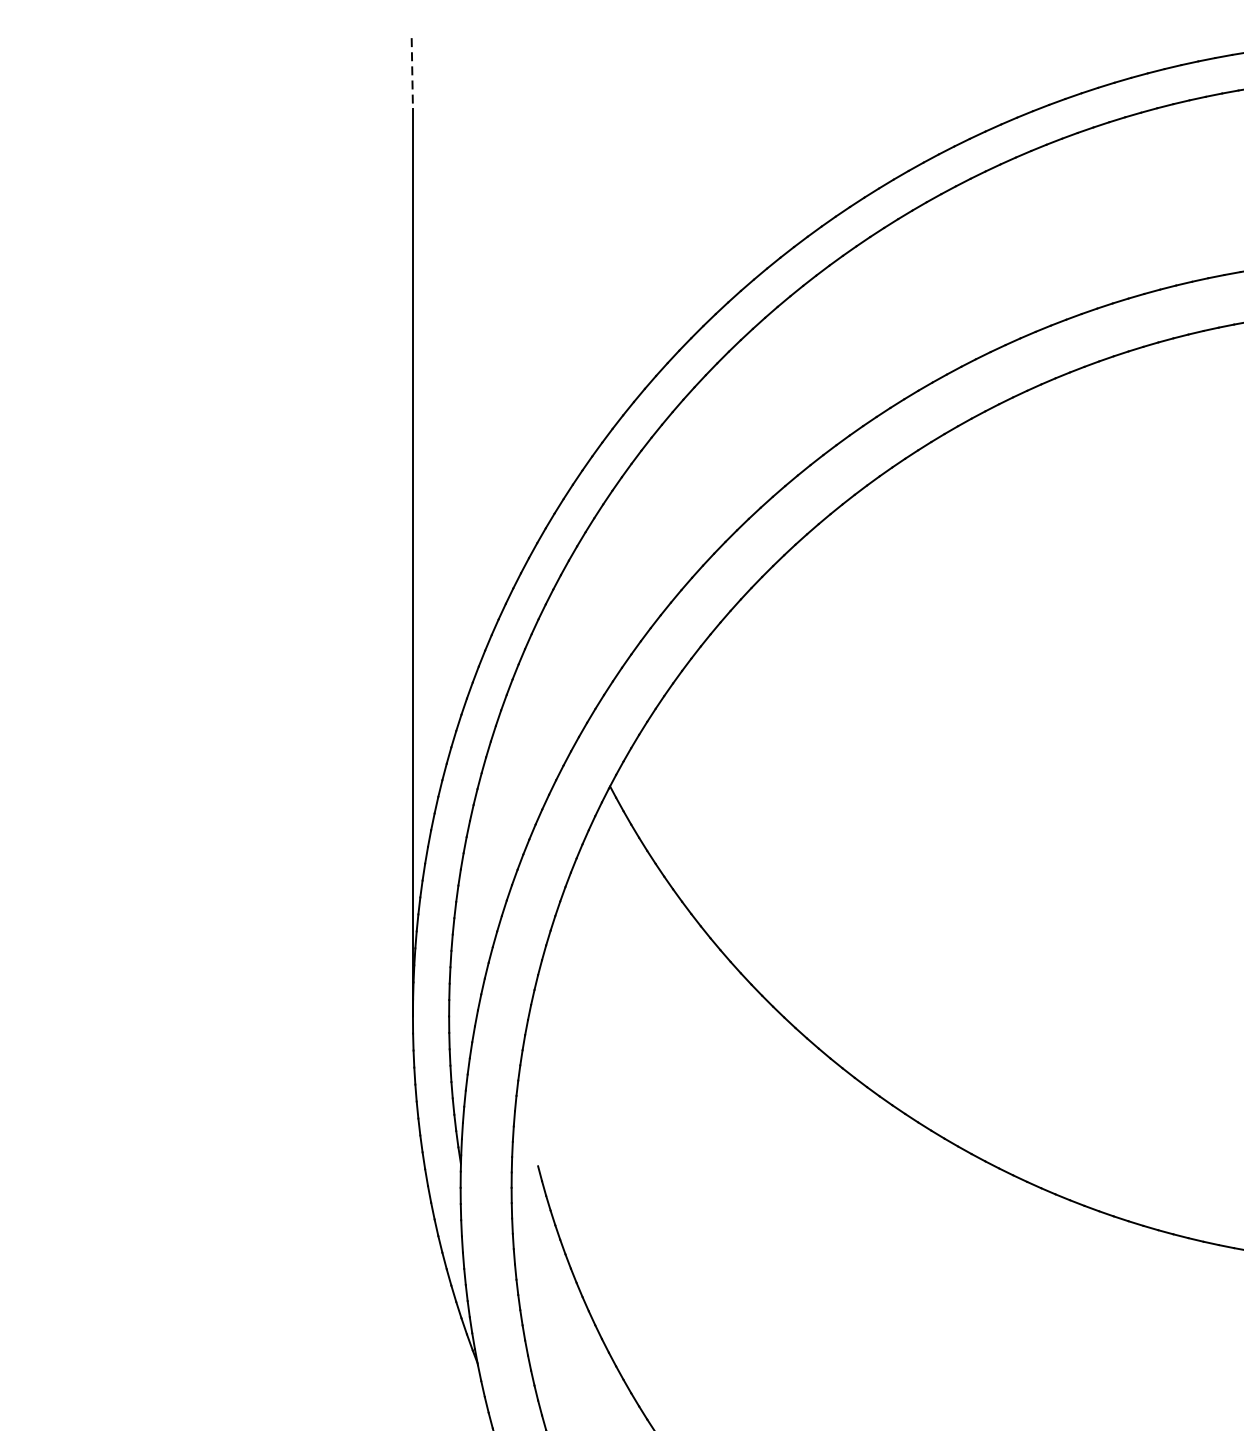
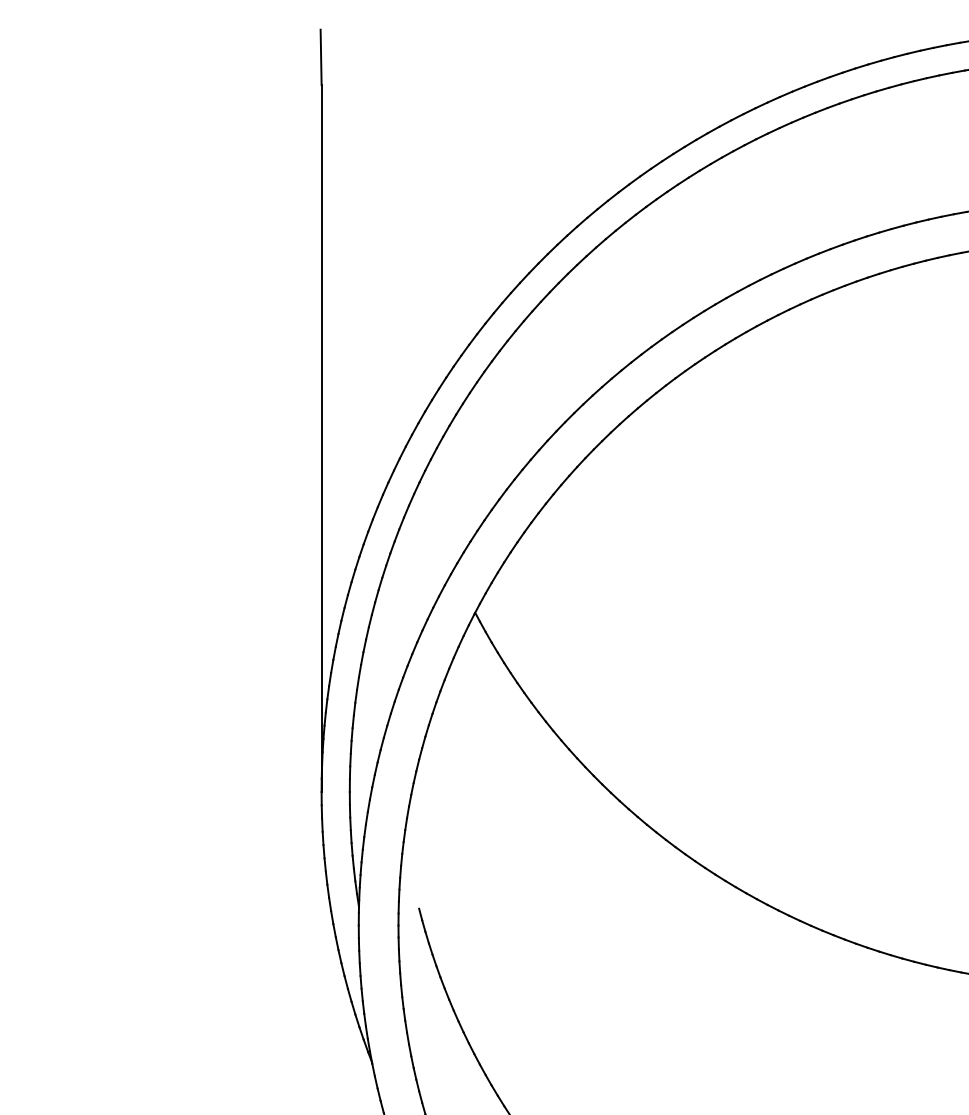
line: (412, 73) -> (321, 57), dashed -> solid

